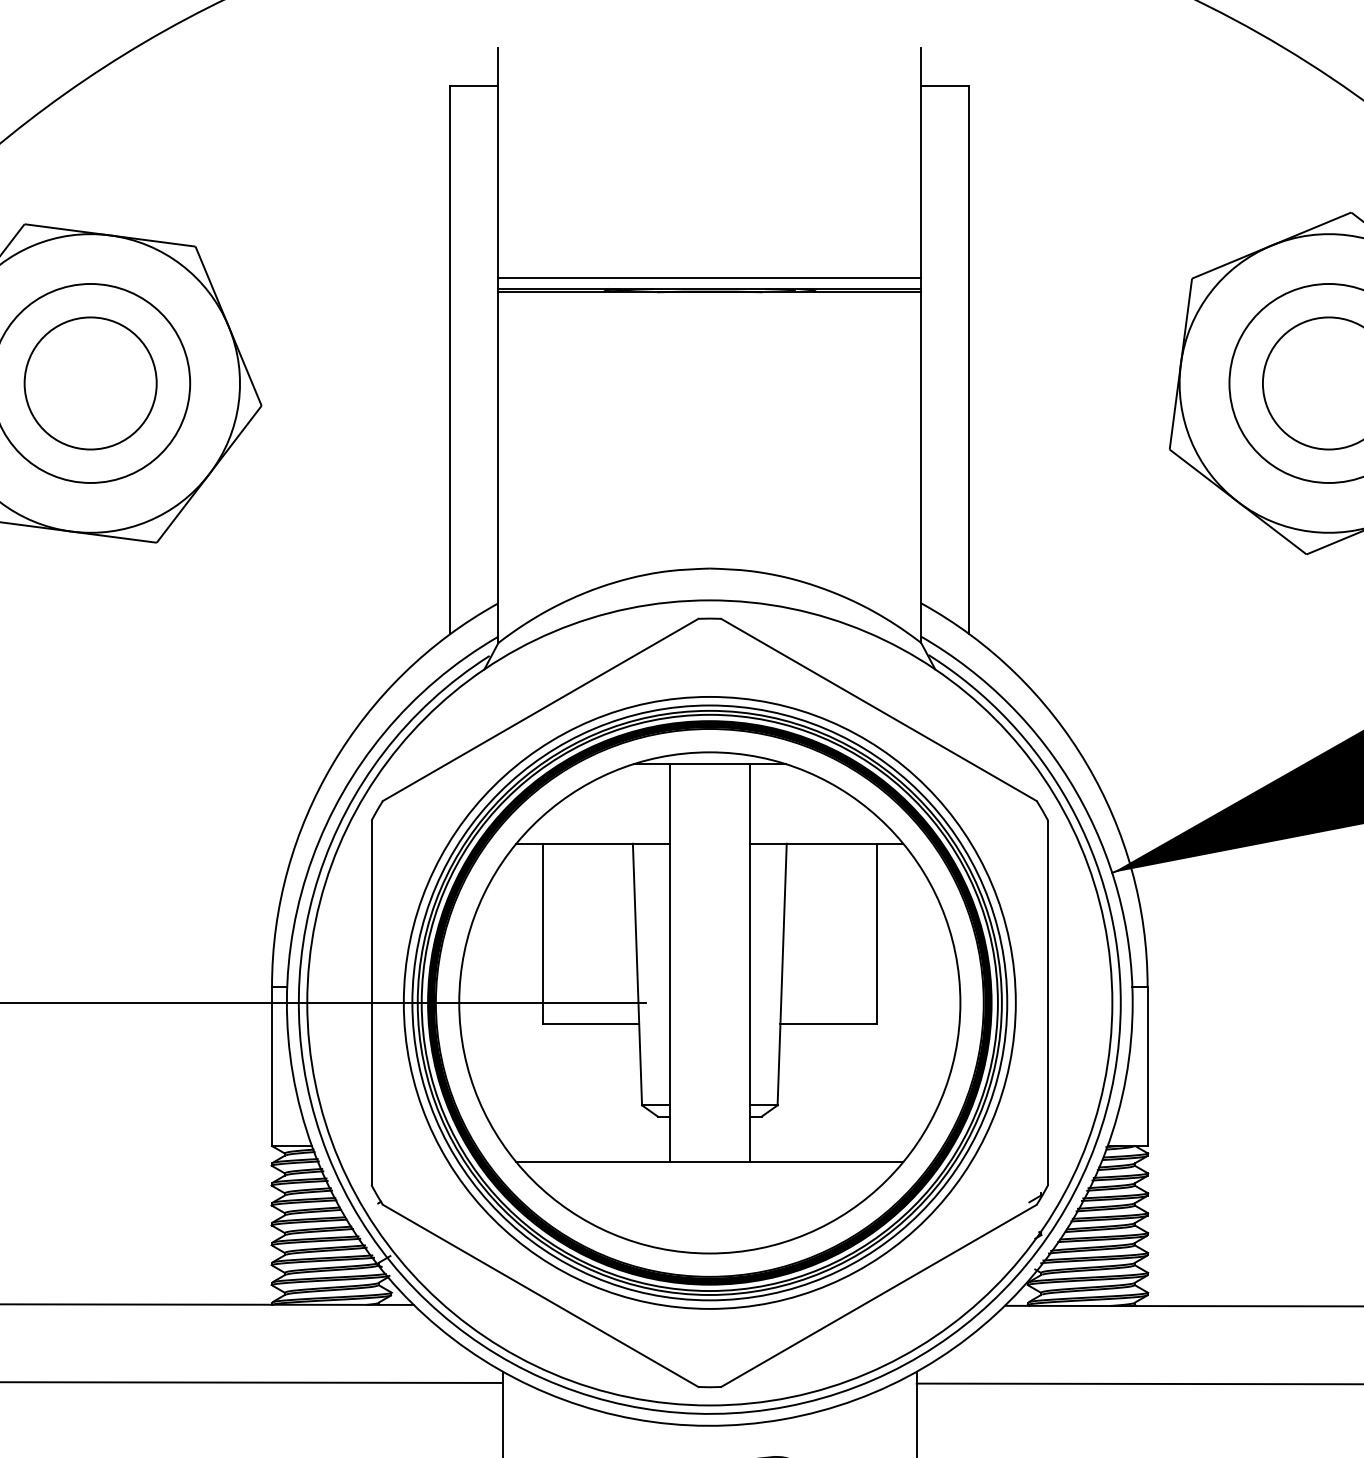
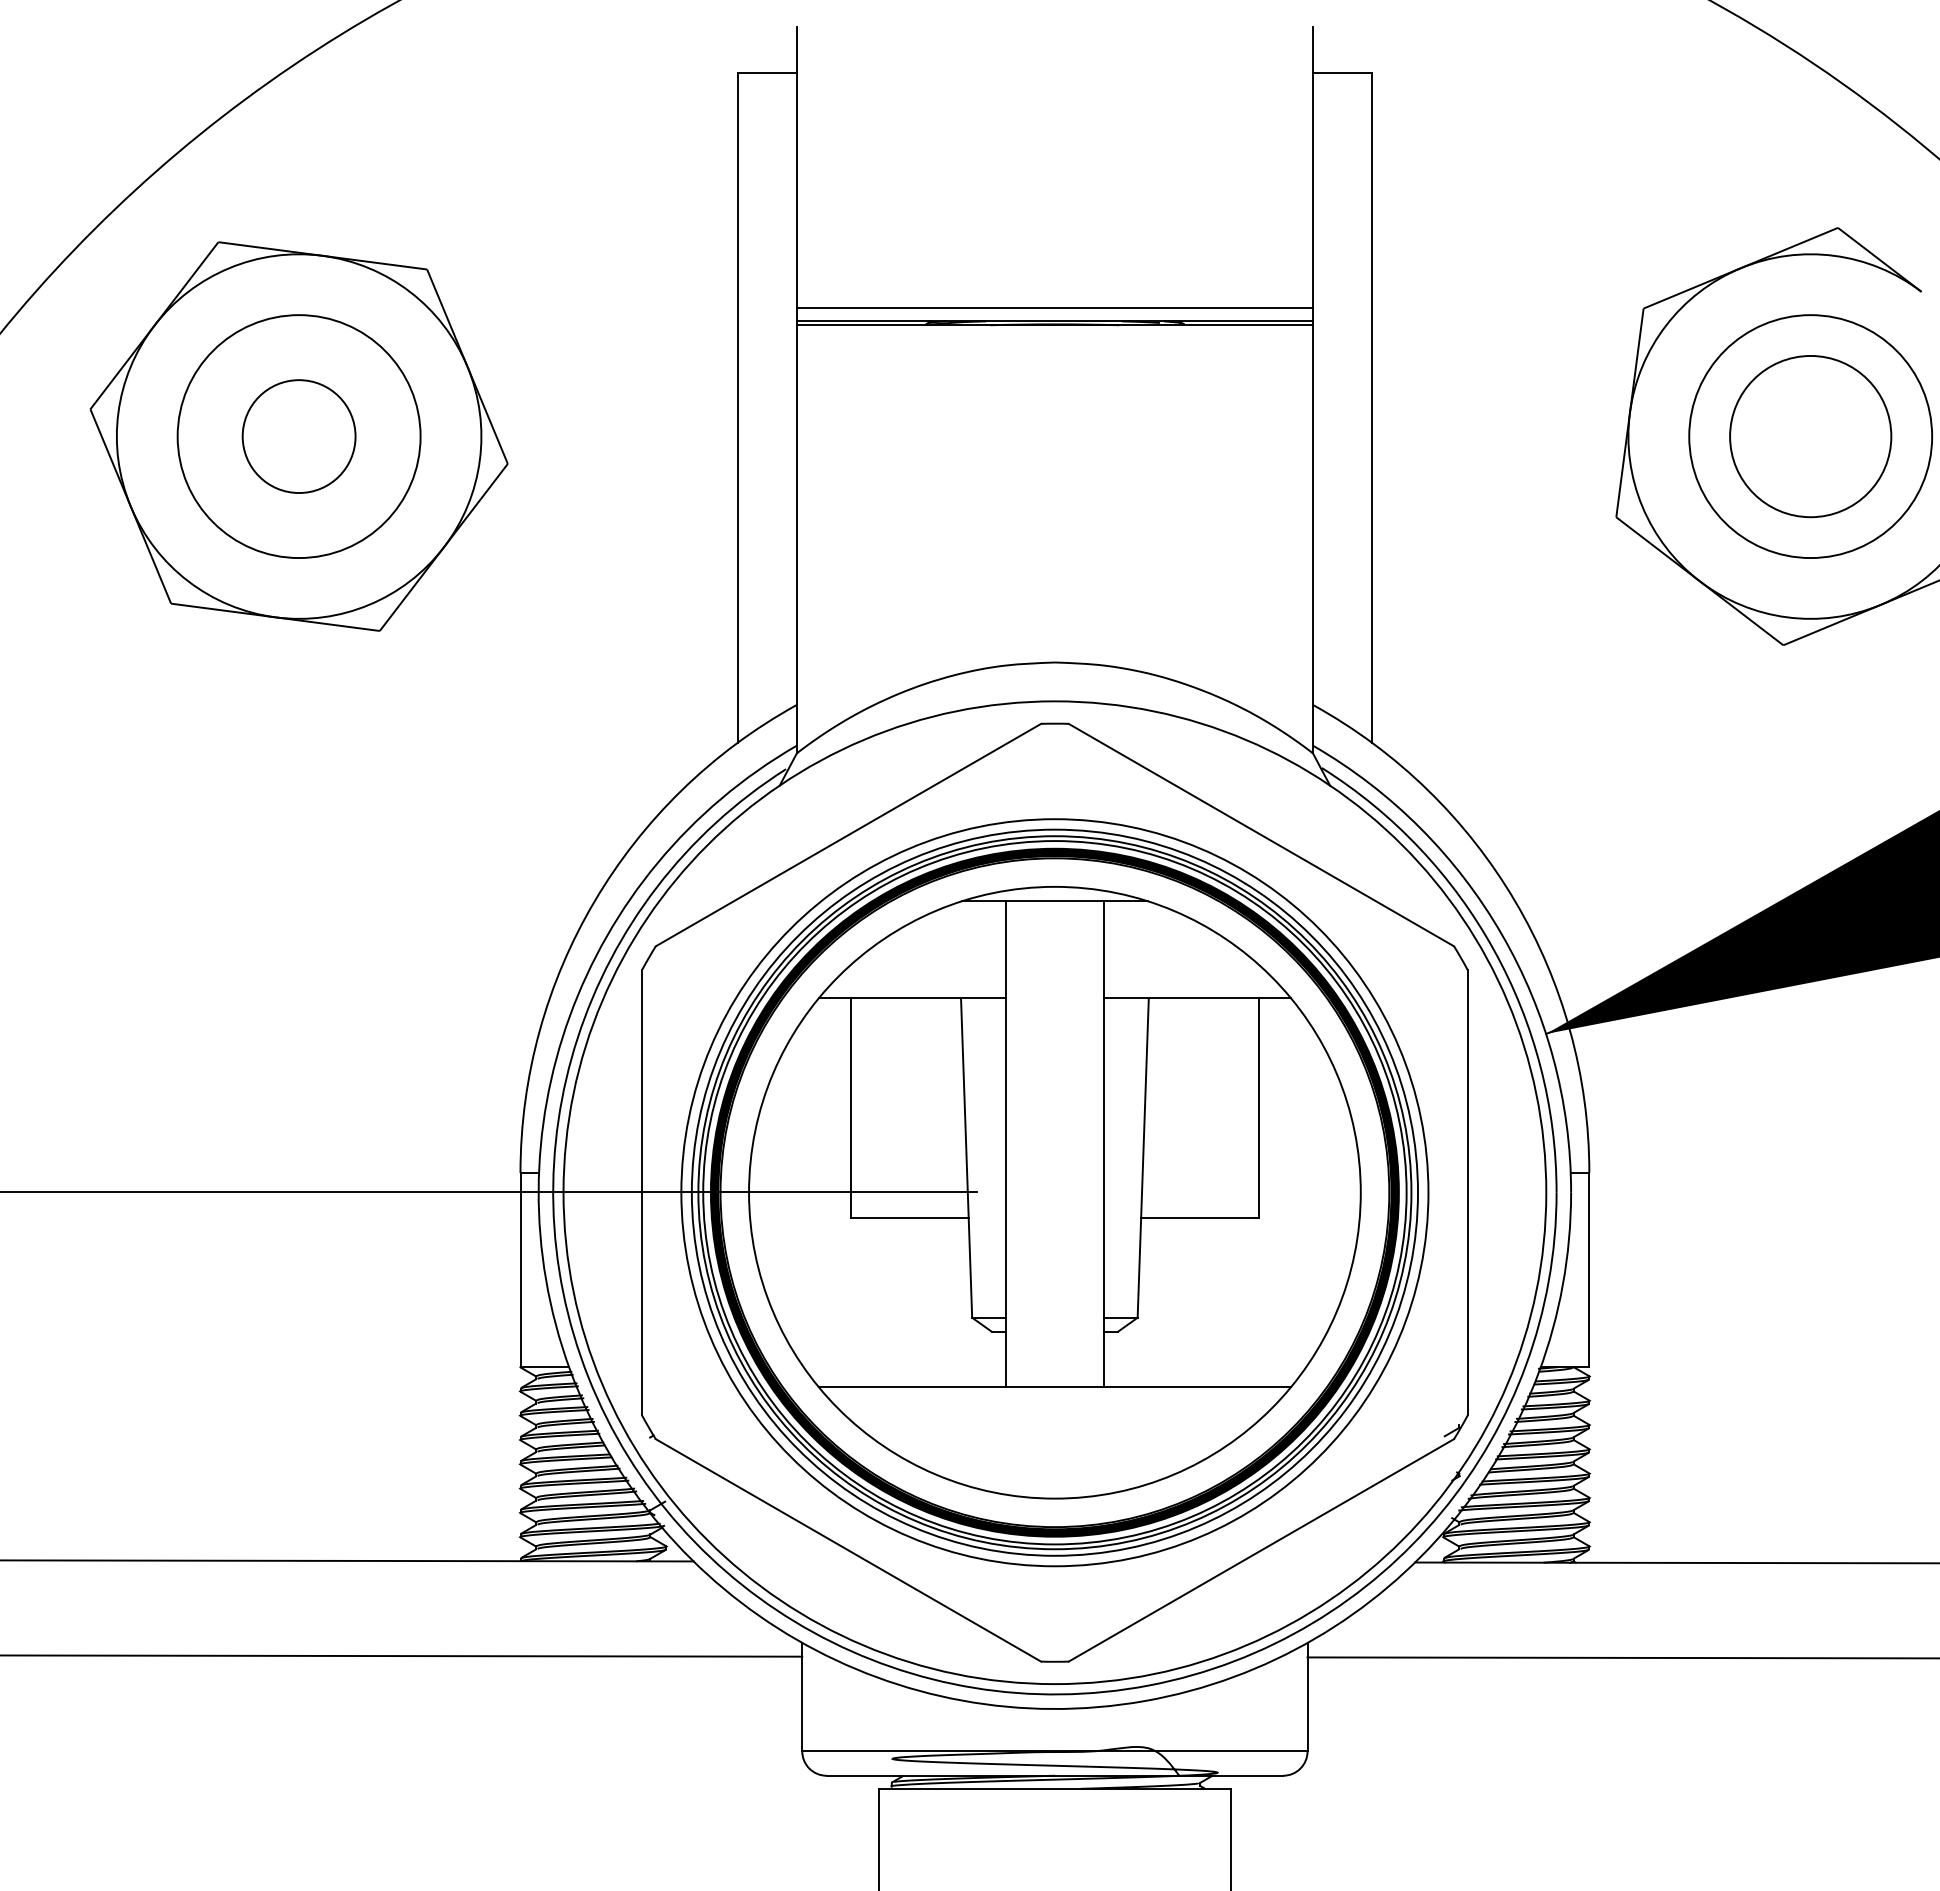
circle: (90, 383) -> (298, 436), size x0.7

